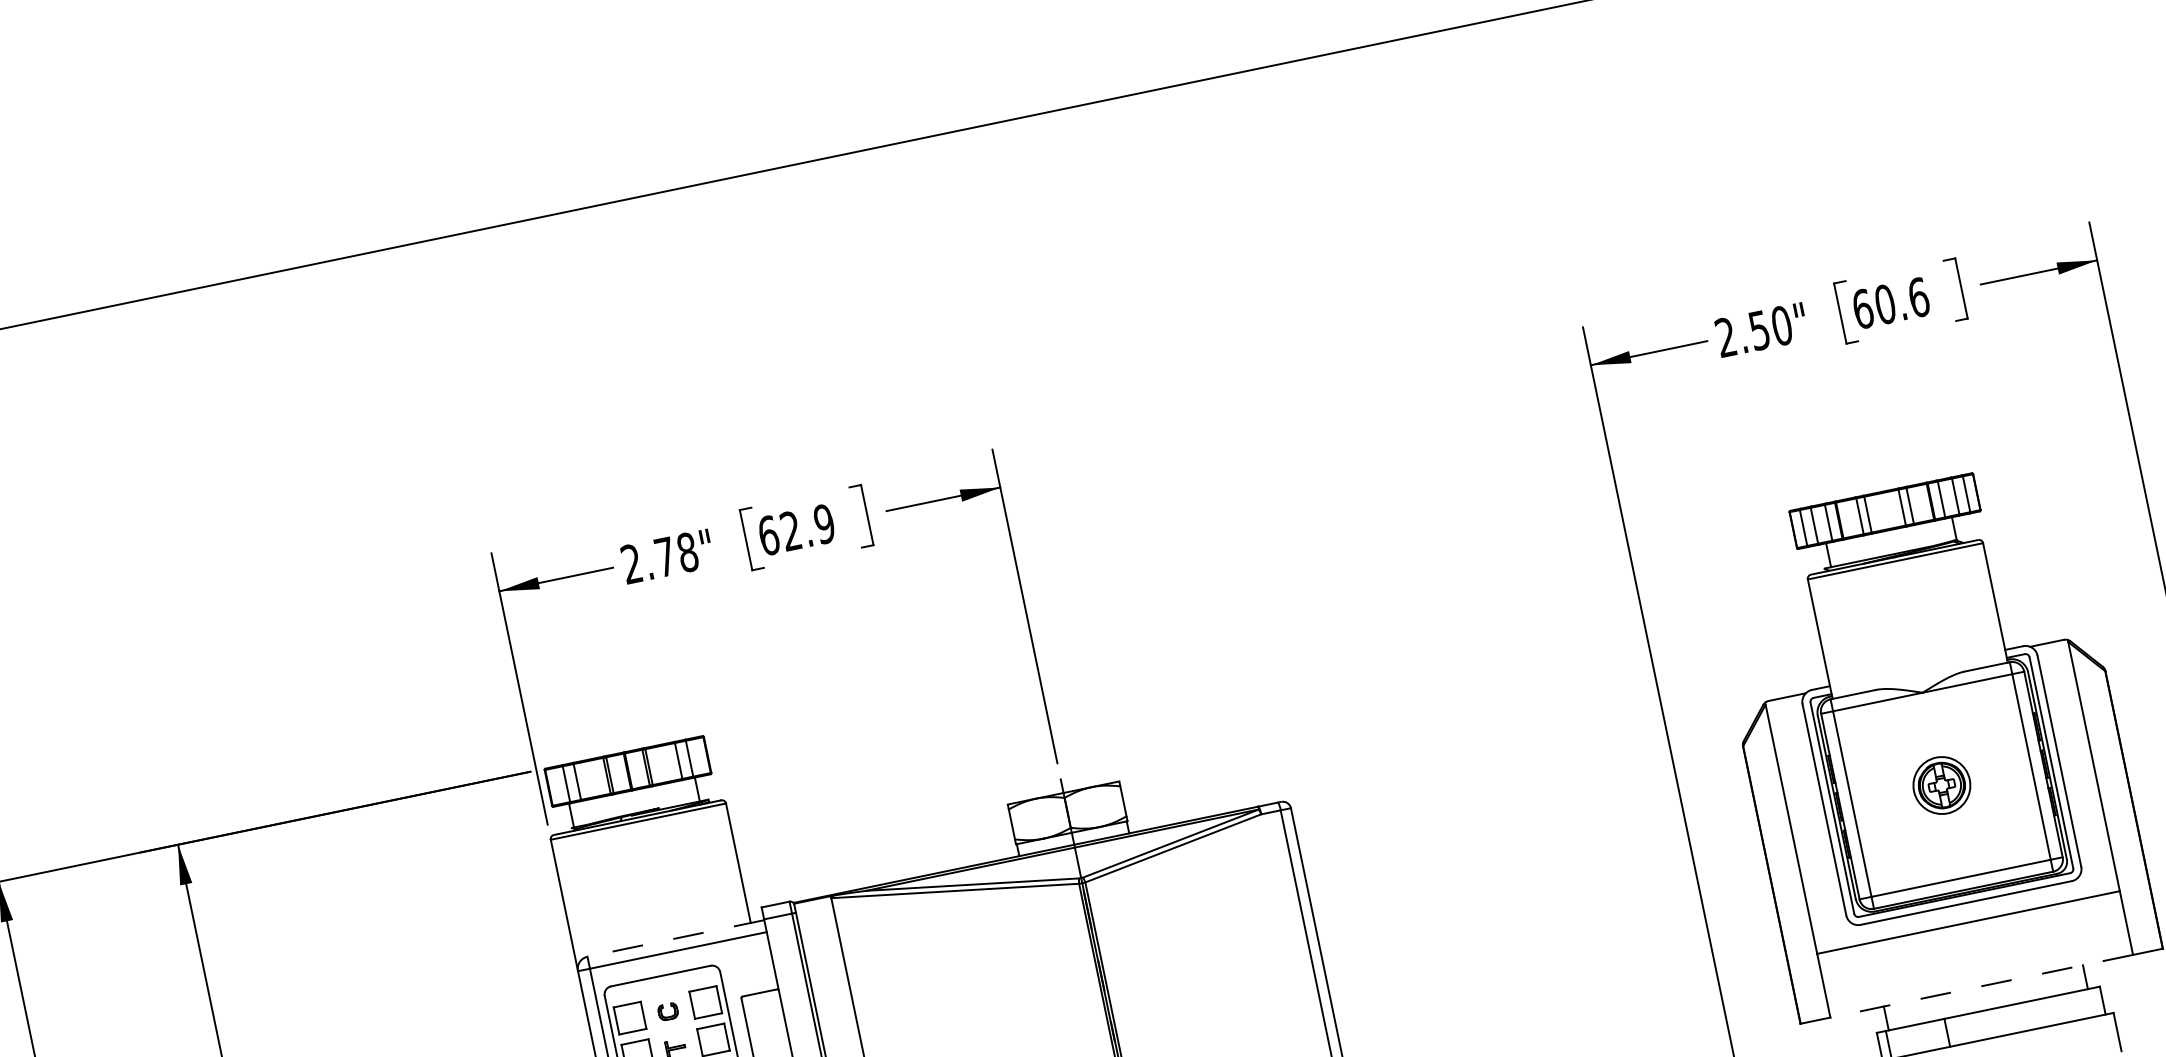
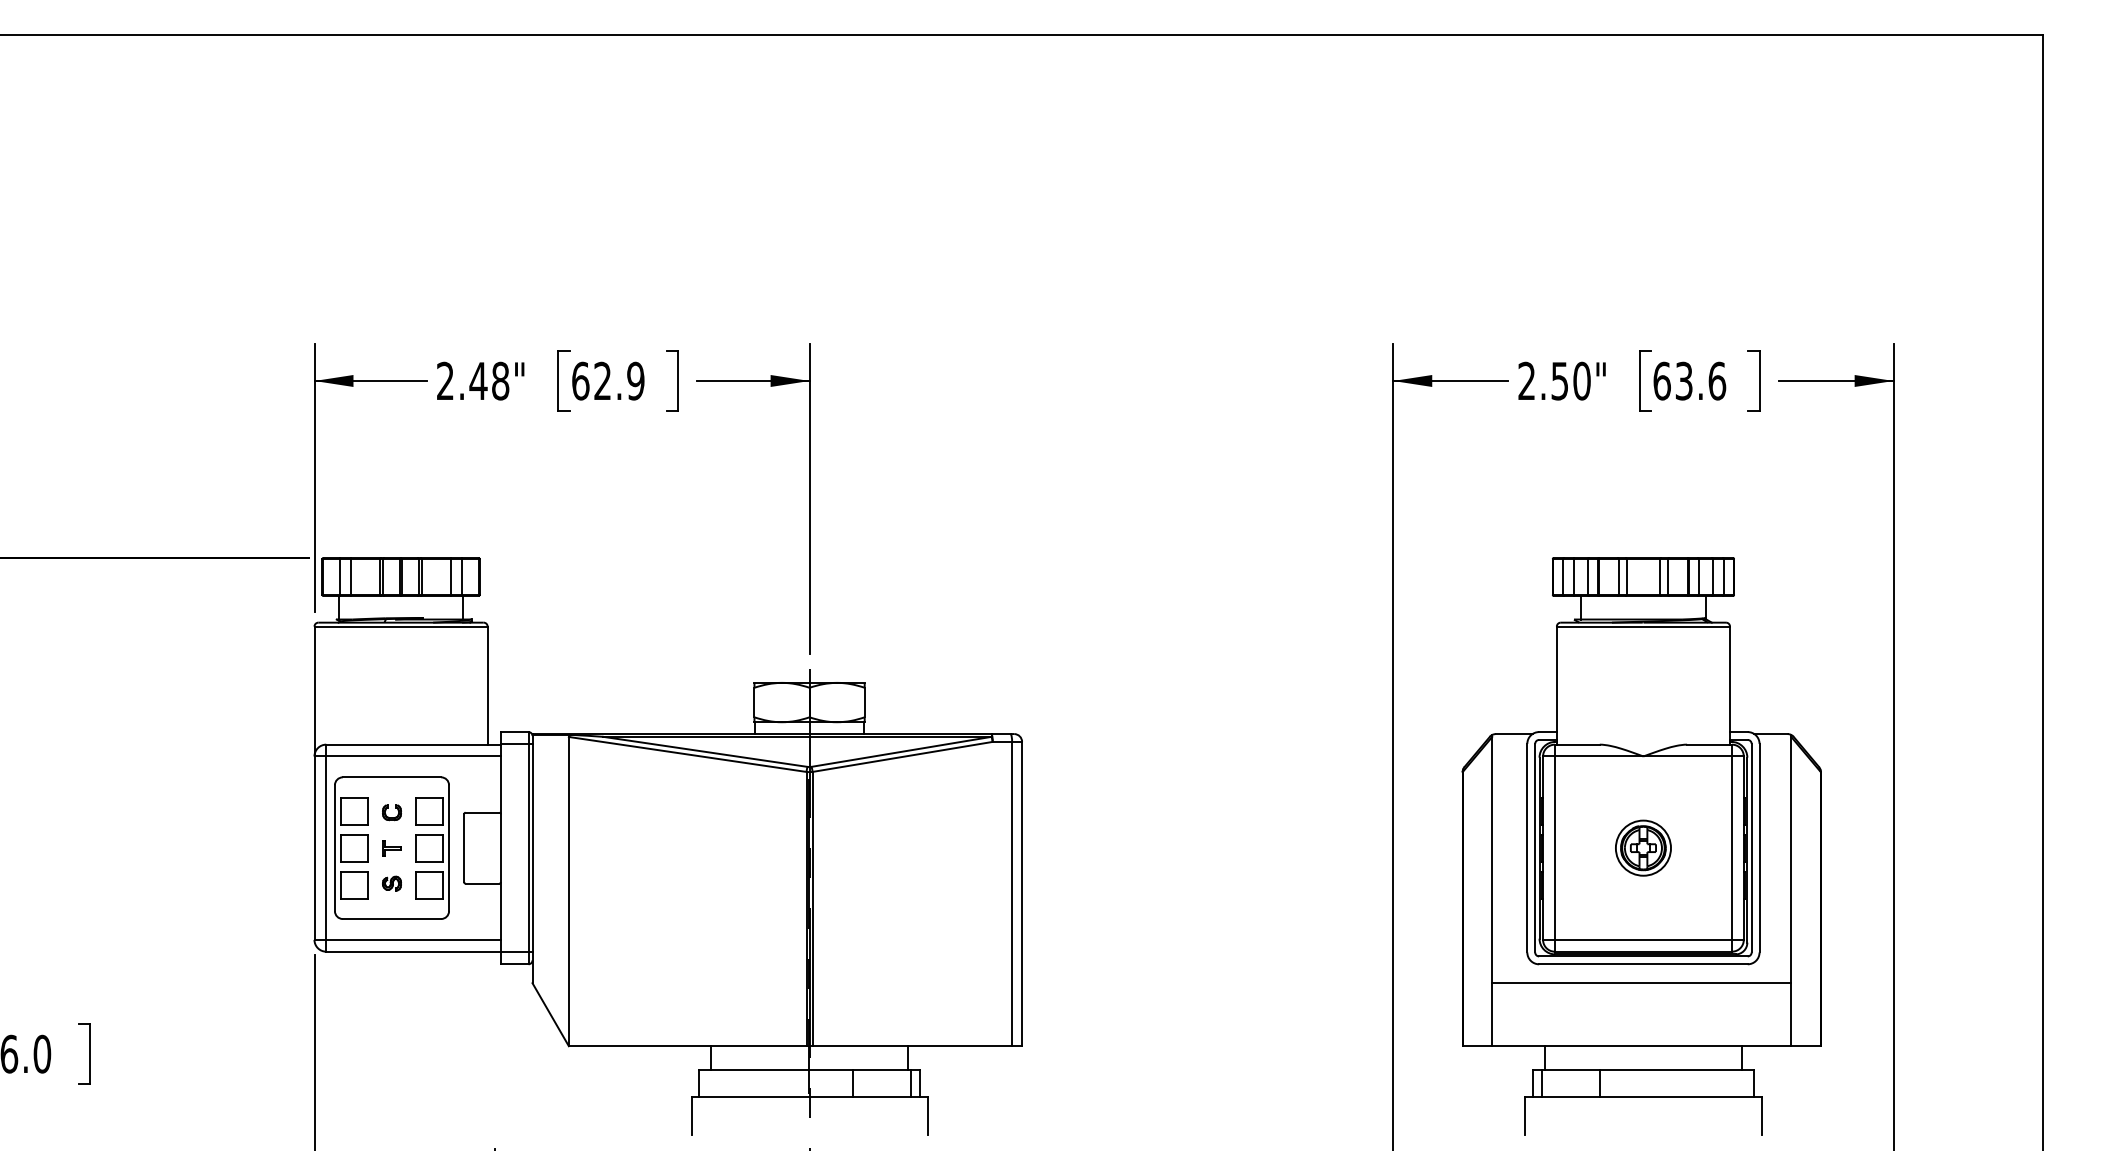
text: (1884, 303) -> (1683, 380), 60.6 -> 63.6
text: (665, 556) -> (478, 380), 2.78" -> 2.48"
line: (675, 938) -> (413, 744), dashed -> solid
line: (1981, 986) -> (1641, 1046), dashed -> solid

